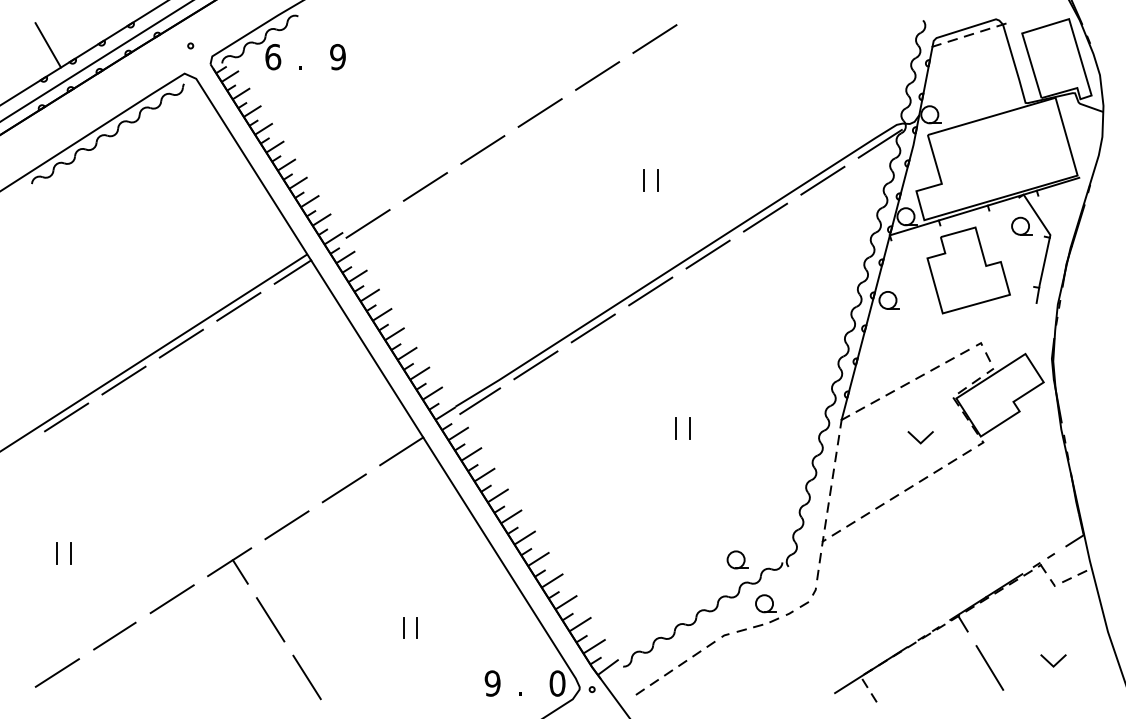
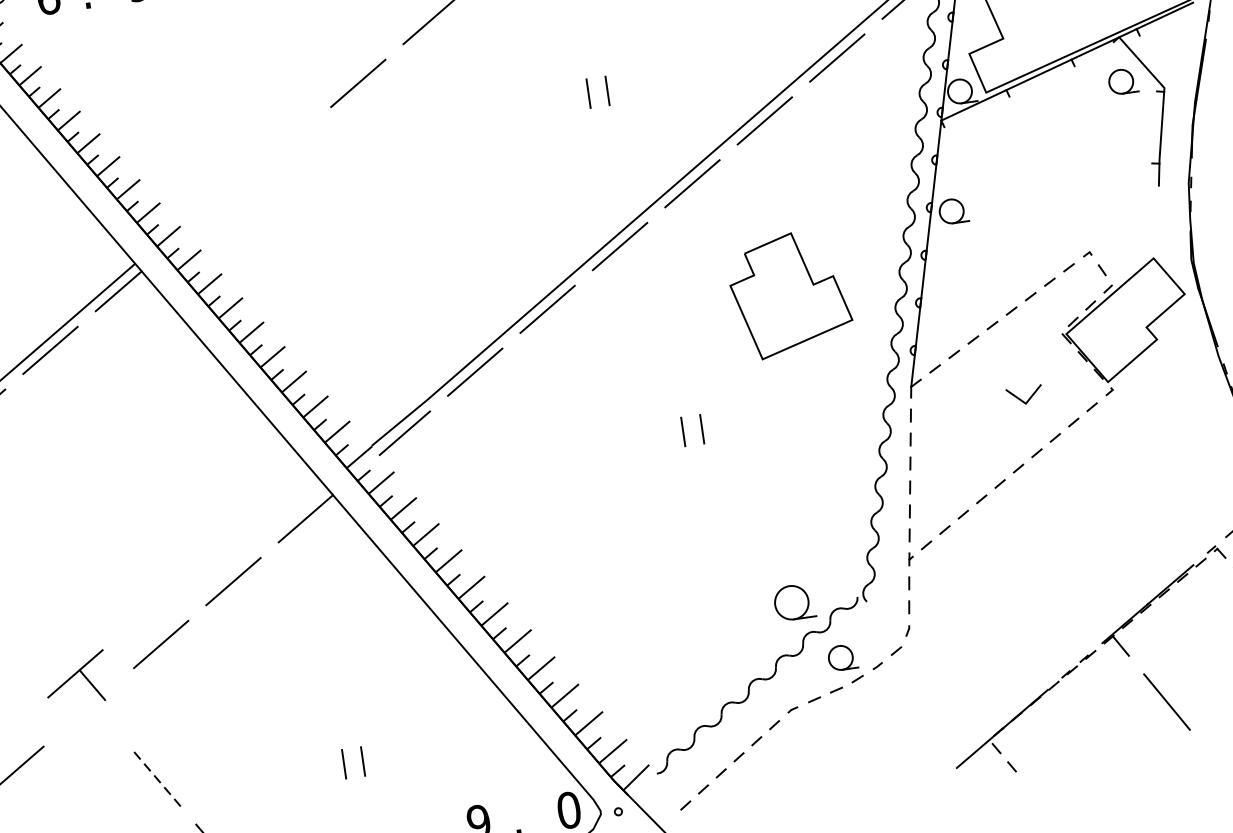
line: (424, 186) -> (284, 145), removed
line: (367, 223) -> (212, 208), removed
part: (968, 270) -> (789, 294), moved
part: (737, 559) -> (794, 601), size x1.4
part: (229, 565) -> (75, 678), moved
line: (270, 619) -> (157, 778), solid -> dashed

